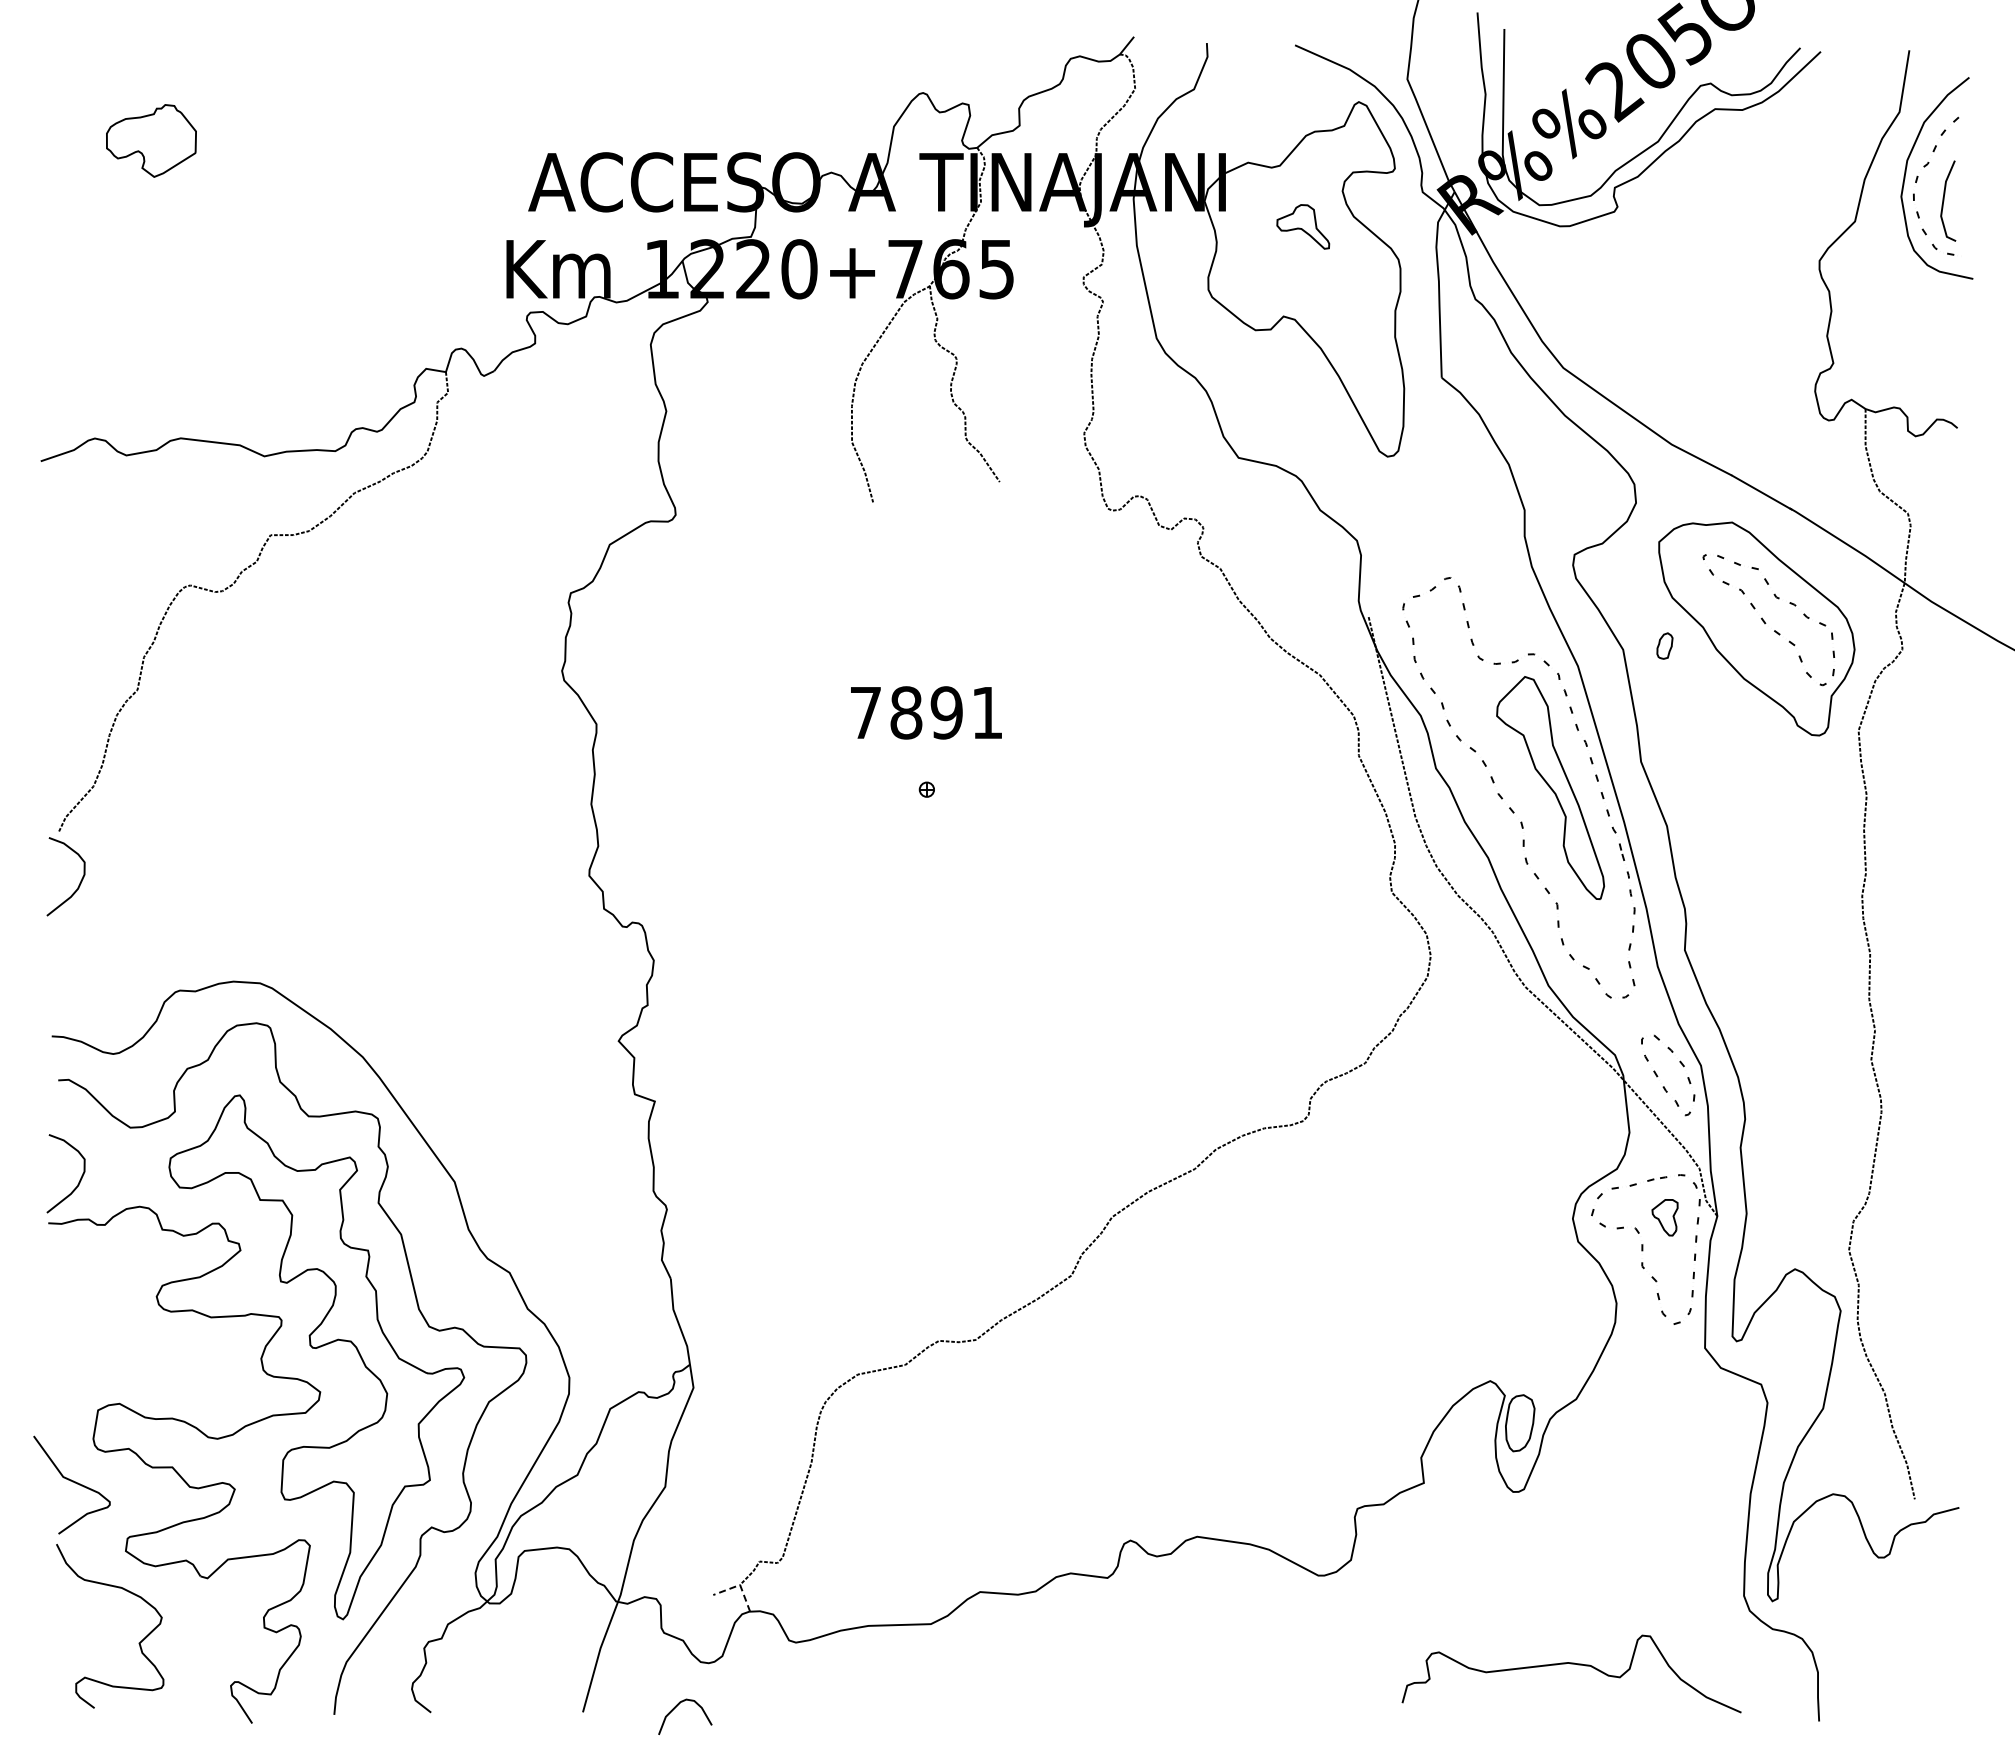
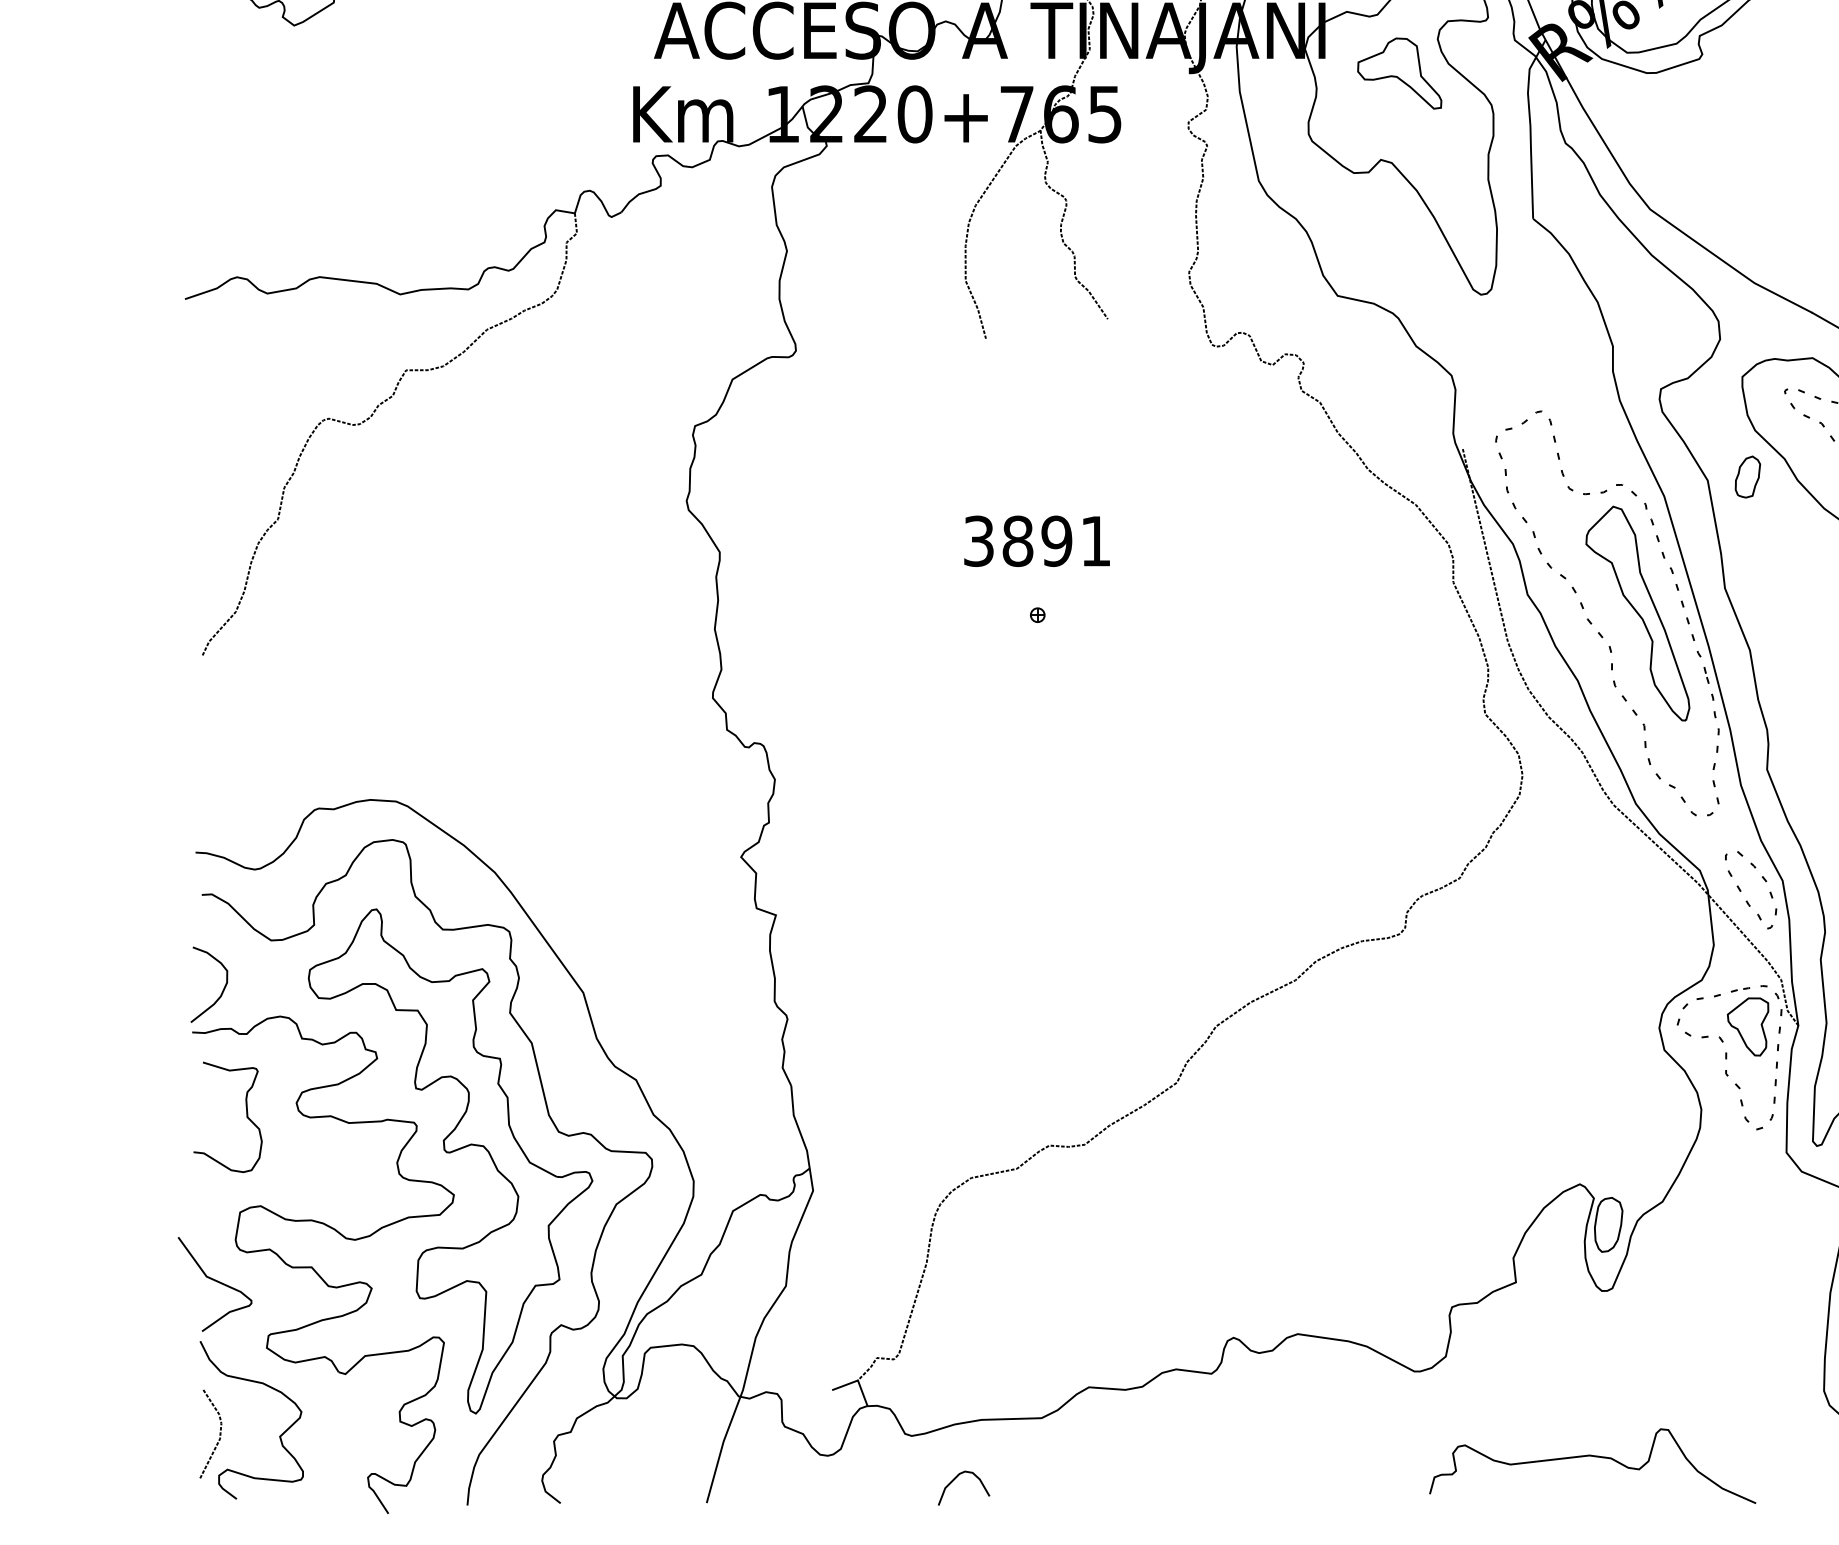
part: (1303, 226) -> (1400, 73), size x1.67
part: (1664, 645) -> (1747, 476), size x1.67
text: (865, 712) -> (978, 540), 7891 -> 3891
curve: (79, 882) -> (222, 704), removed
part: (1664, 1217) -> (1747, 1026), size x1.67
curve: (104, 1311) -> (246, 1117), added
line: (740, 1584) -> (858, 1380), dashed -> solid
line: (76, 1640) -> (219, 1433), added
curve: (1571, 1664) -> (1592, 1457), moved
curve: (676, 1707) -> (955, 1479), moved

